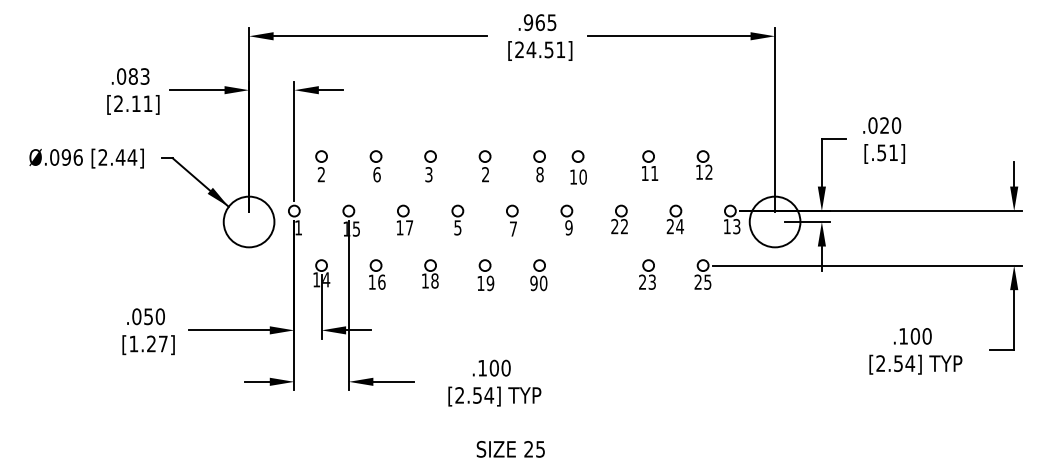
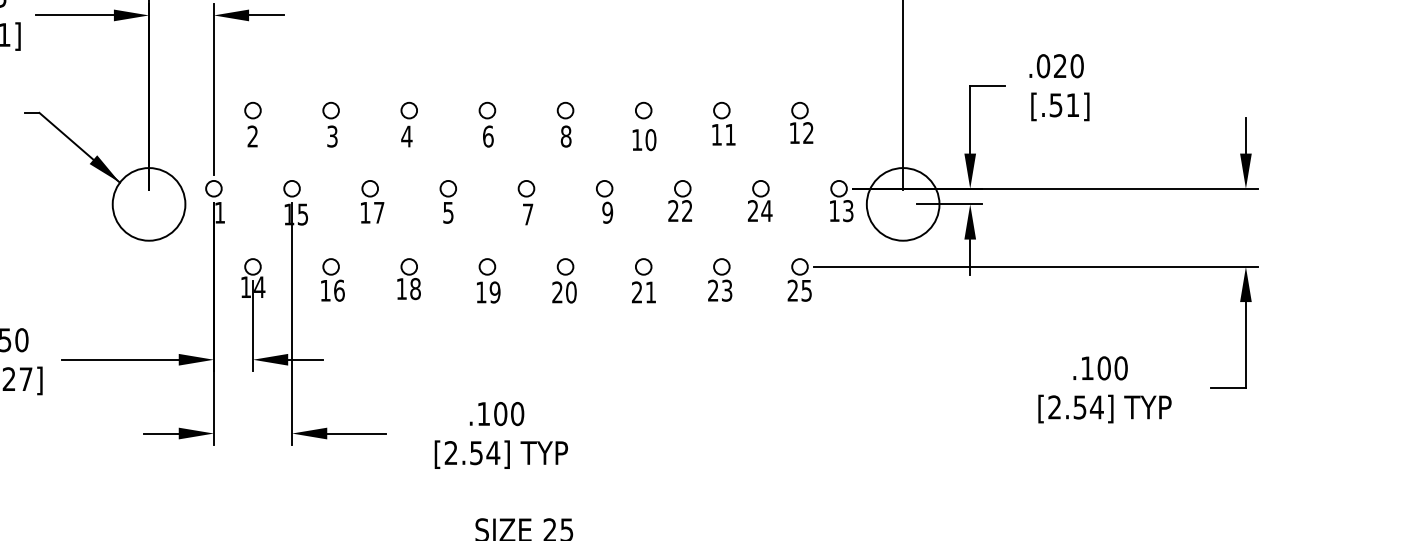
part: (578, 167) -> (644, 126), moved
text: (376, 174) -> (331, 136), 6 -> 3
text: (428, 174) -> (406, 136), 3 -> 4
text: (485, 174) -> (487, 136), 2 -> 6
part: (594, 274) -> (644, 279), added
text: (533, 283) -> (556, 292), 90 -> 20

